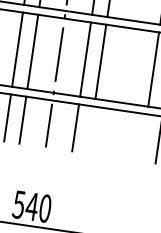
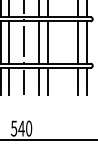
line: (91, 128) -> (48, 80), added
line: (144, 136) -> (78, 80), added

